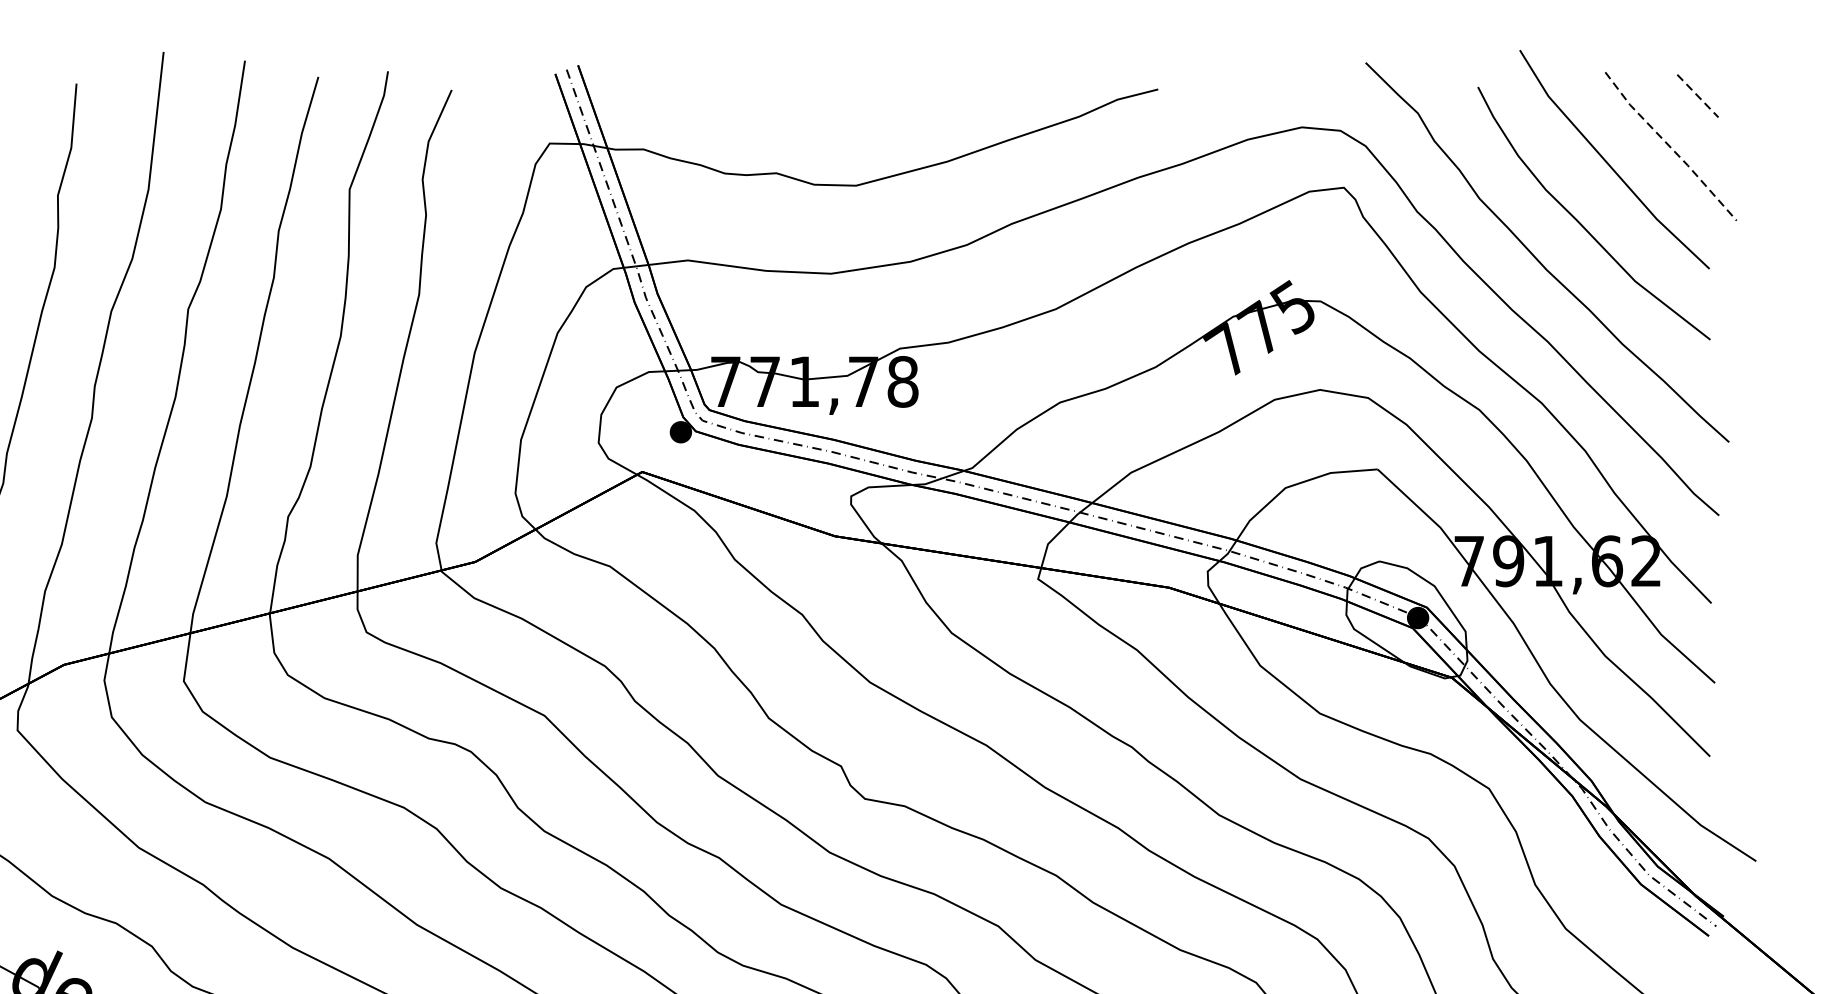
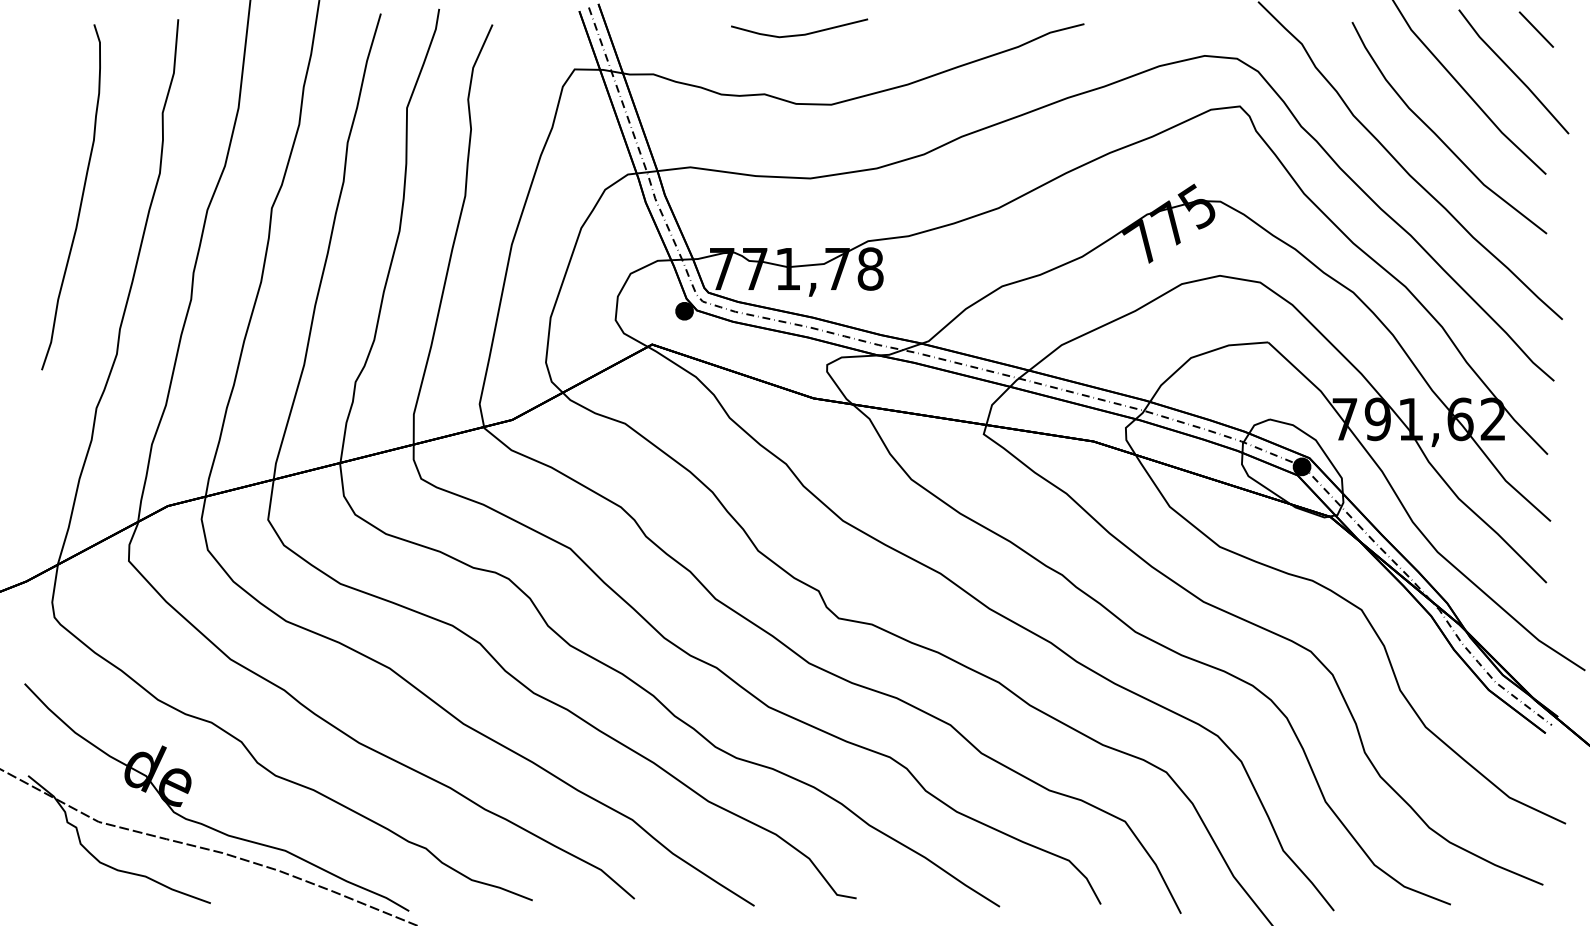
line: (1697, 95) -> (1536, 29), dashed -> solid
line: (818, 101) -> (799, 34), added
line: (1669, 147) -> (1512, 72), dashed -> solid

